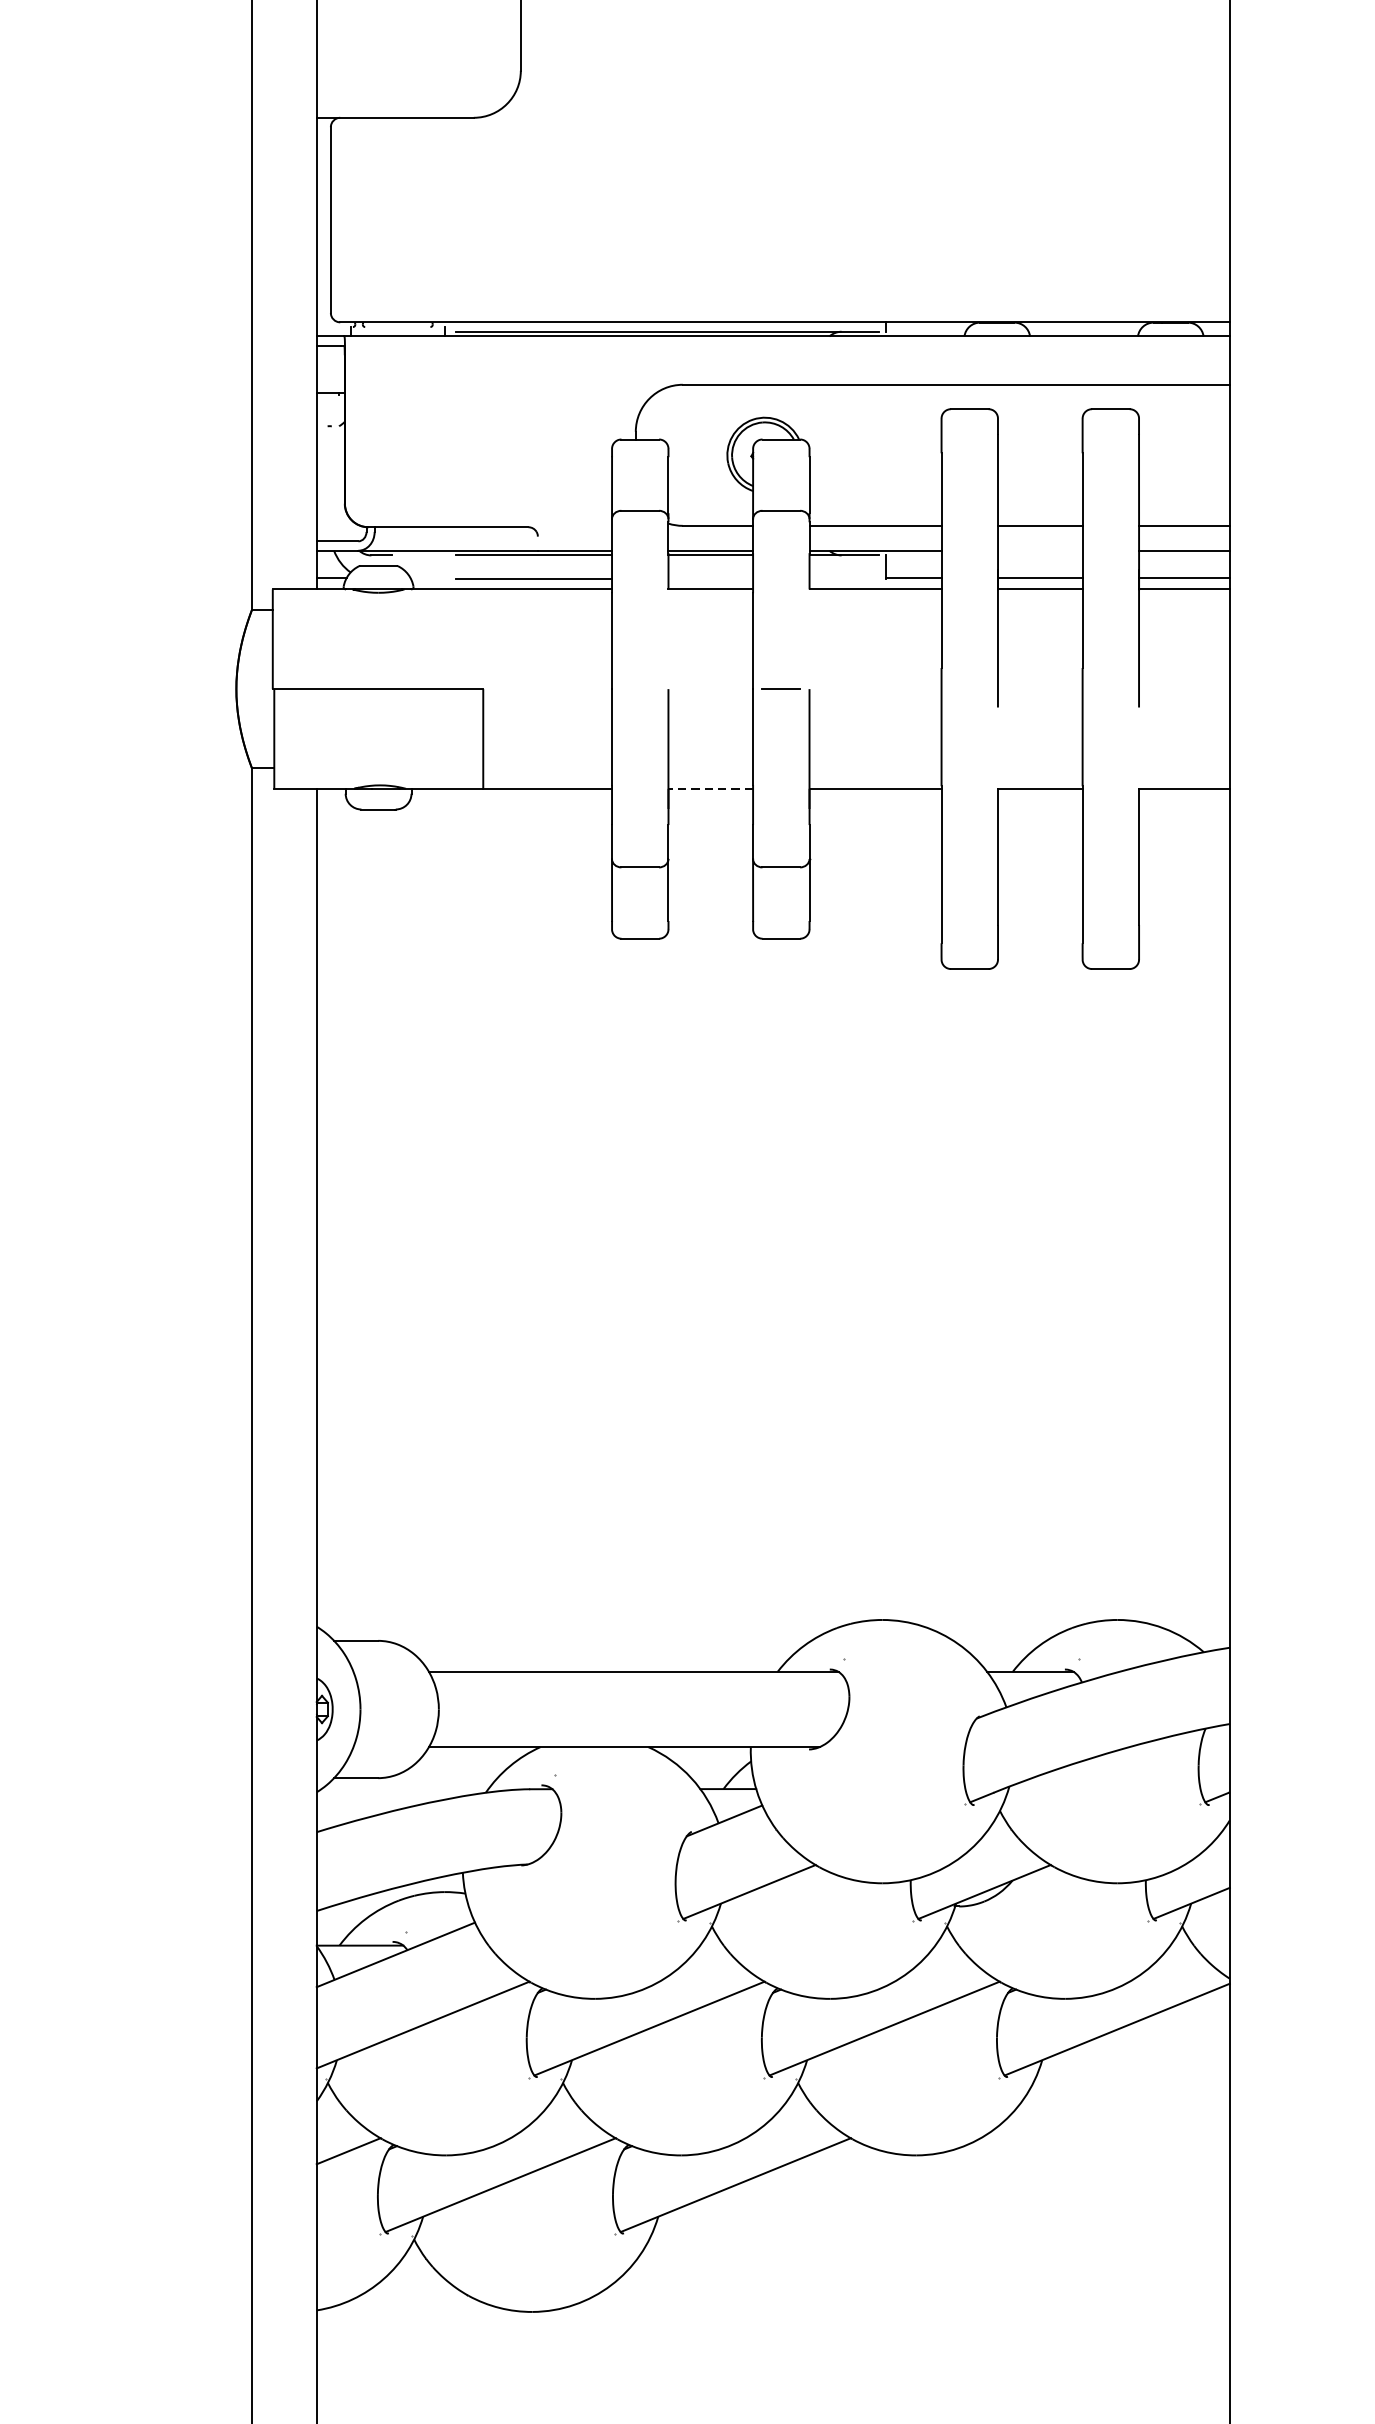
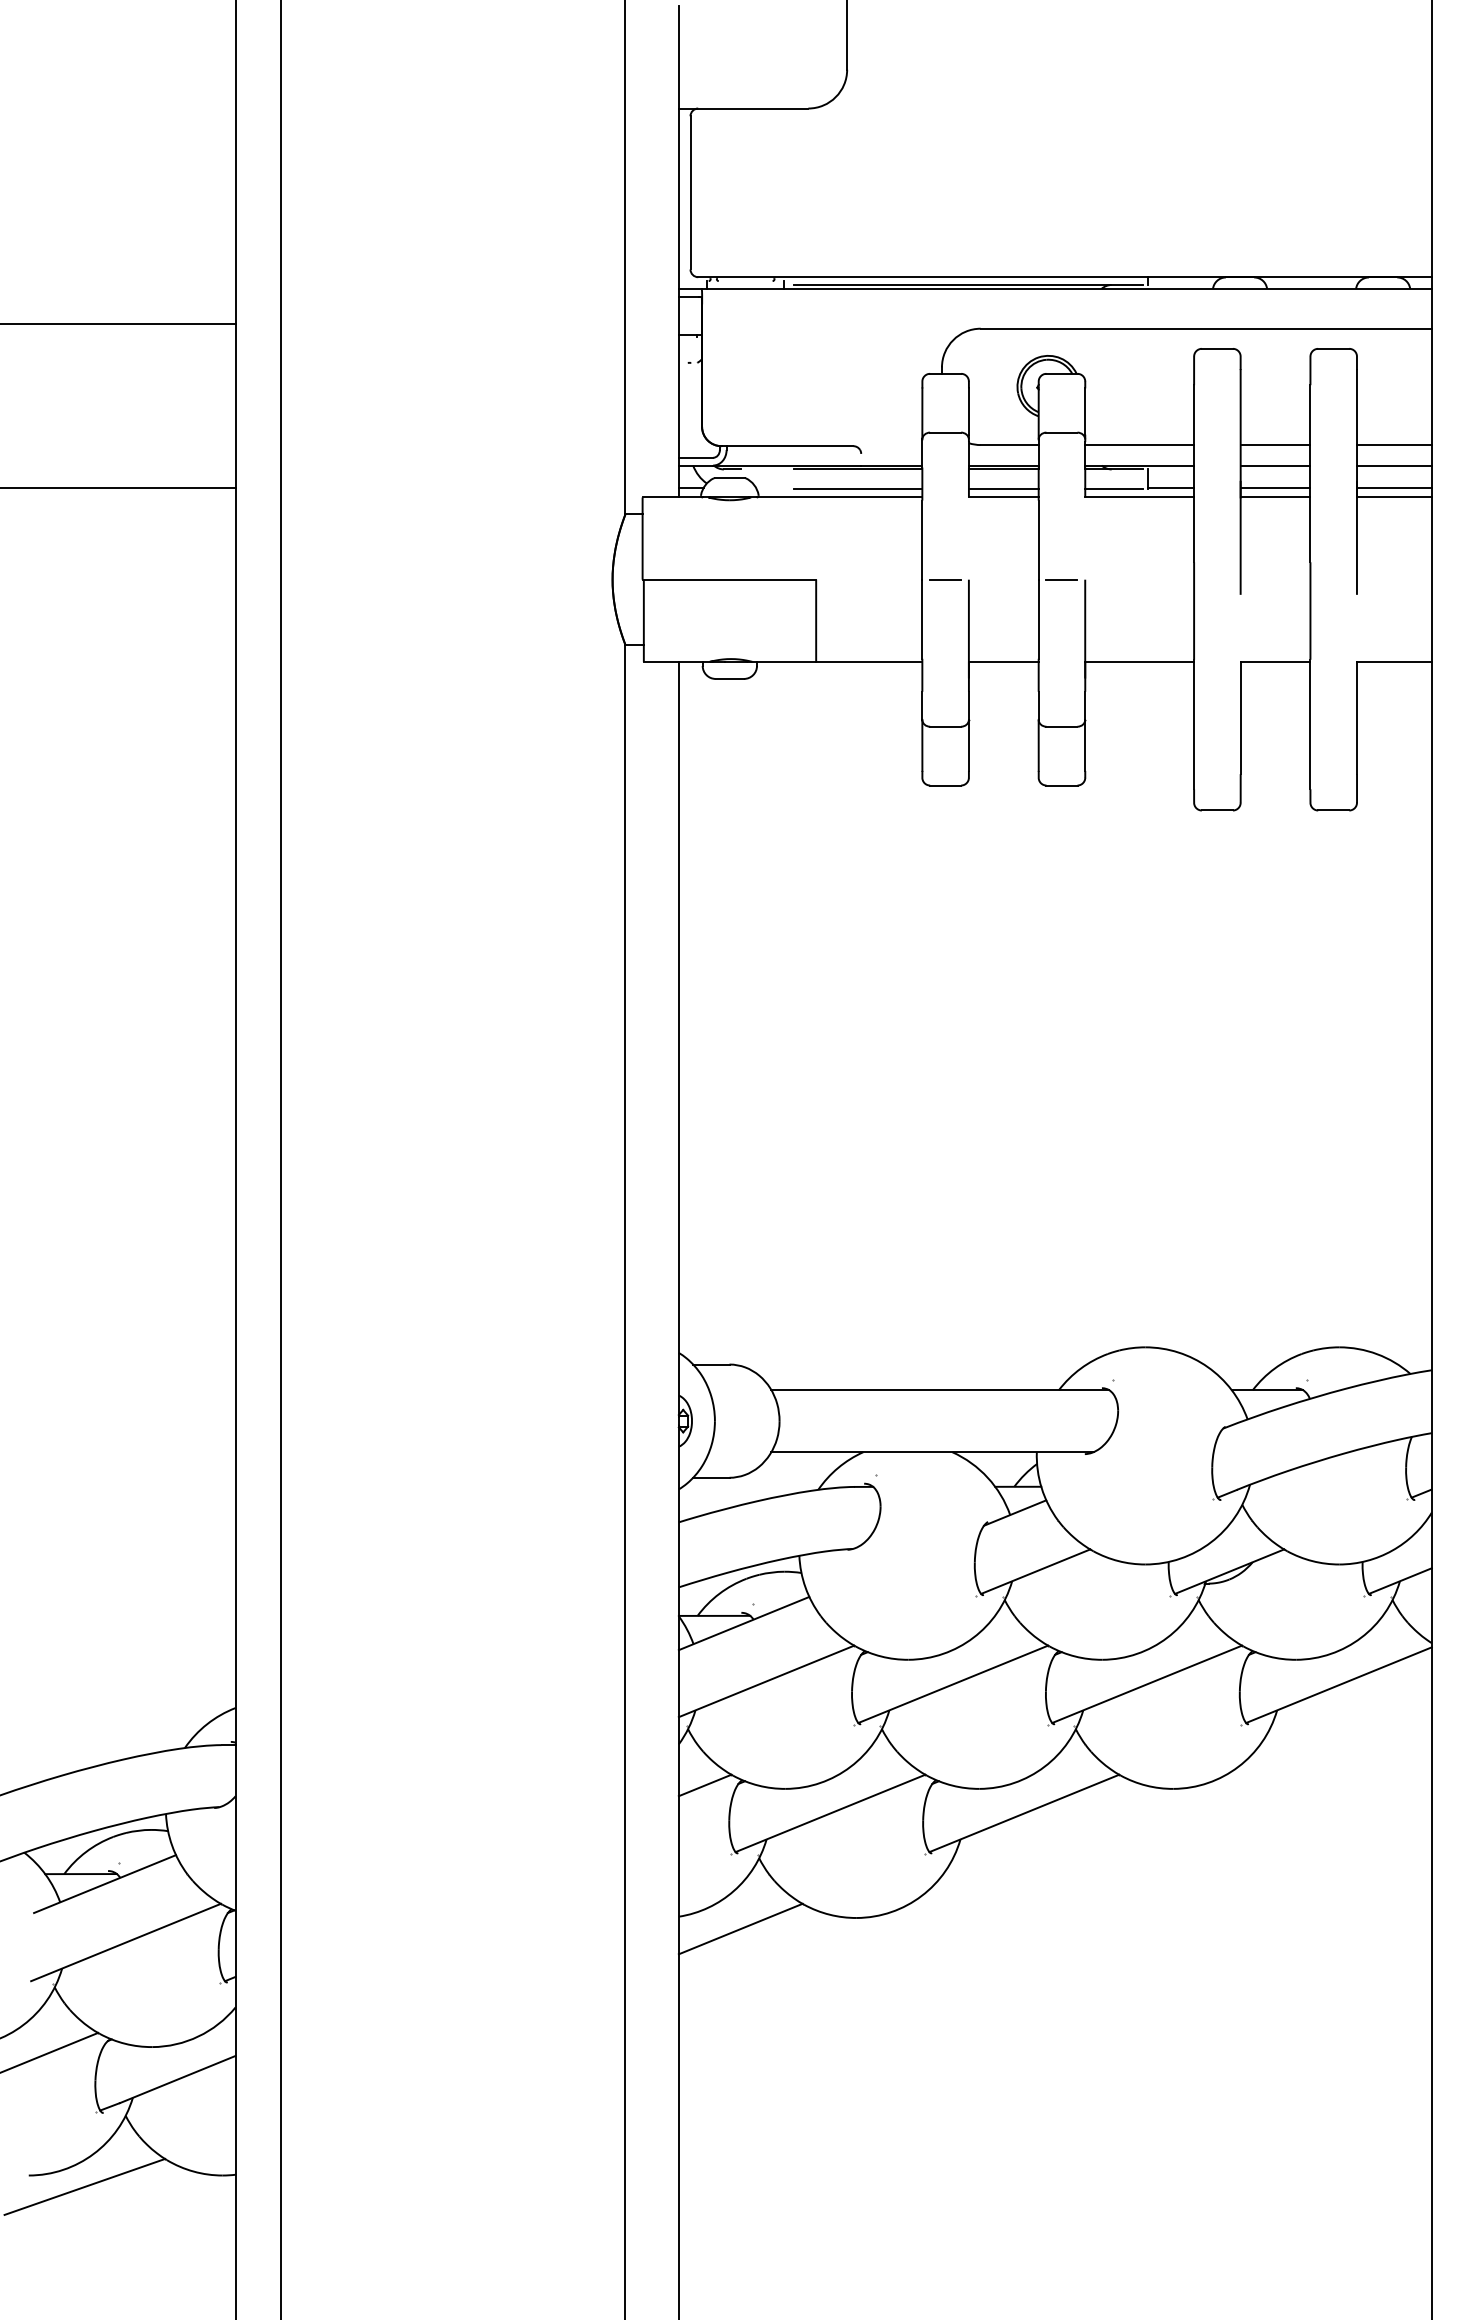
line: (1040, 550) -> (1275, 465), added
line: (710, 578) -> (1003, 488), added
line: (843, 578) -> (1113, 488), added
line: (640, 688) -> (945, 579), added
line: (710, 788) -> (1003, 661), dashed -> solid
line: (391, 2324) -> (740, 1928), added

